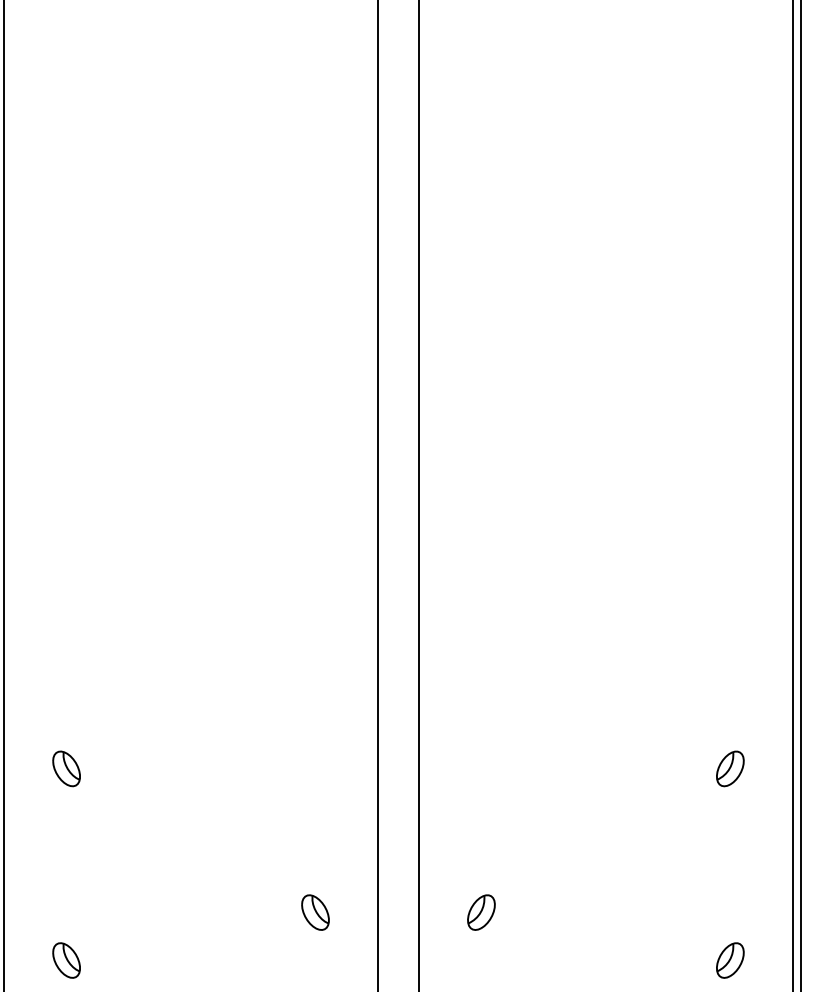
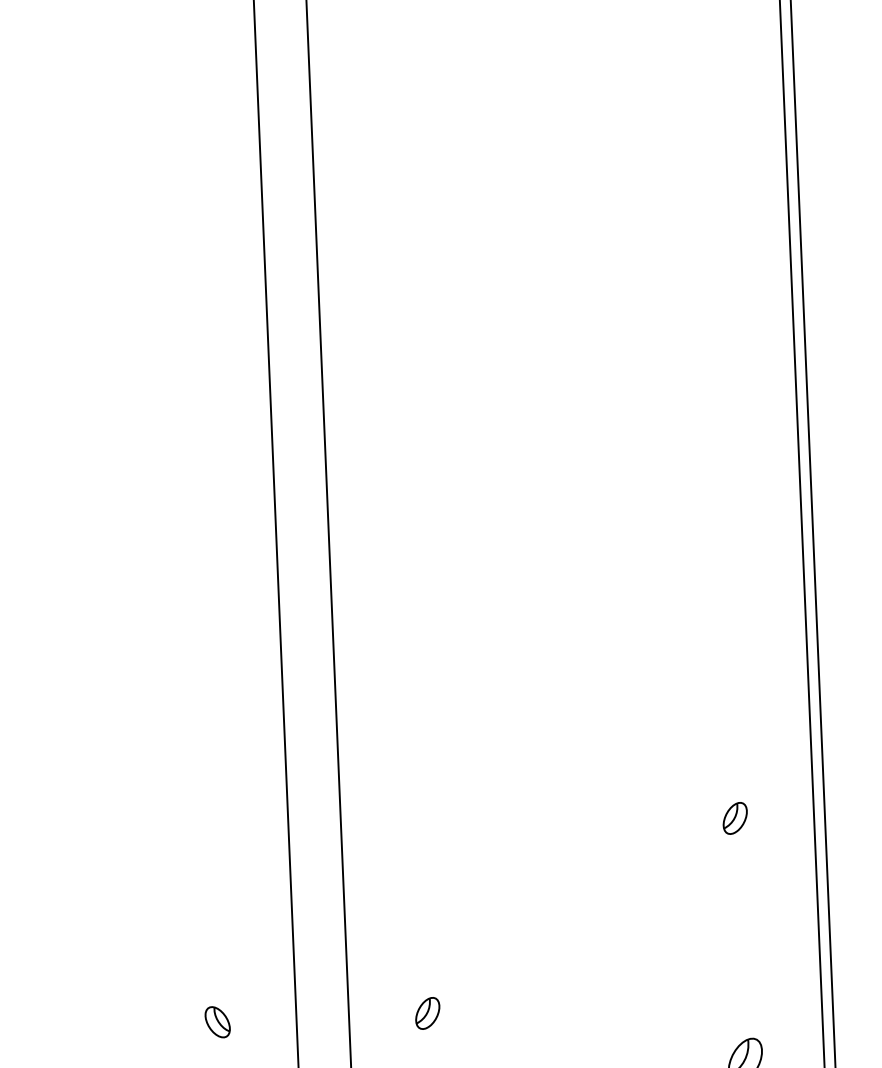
part: (730, 768) -> (735, 817), size x0.7
part: (315, 912) -> (217, 1022), size x0.7
part: (481, 912) -> (427, 1013), size x0.7

